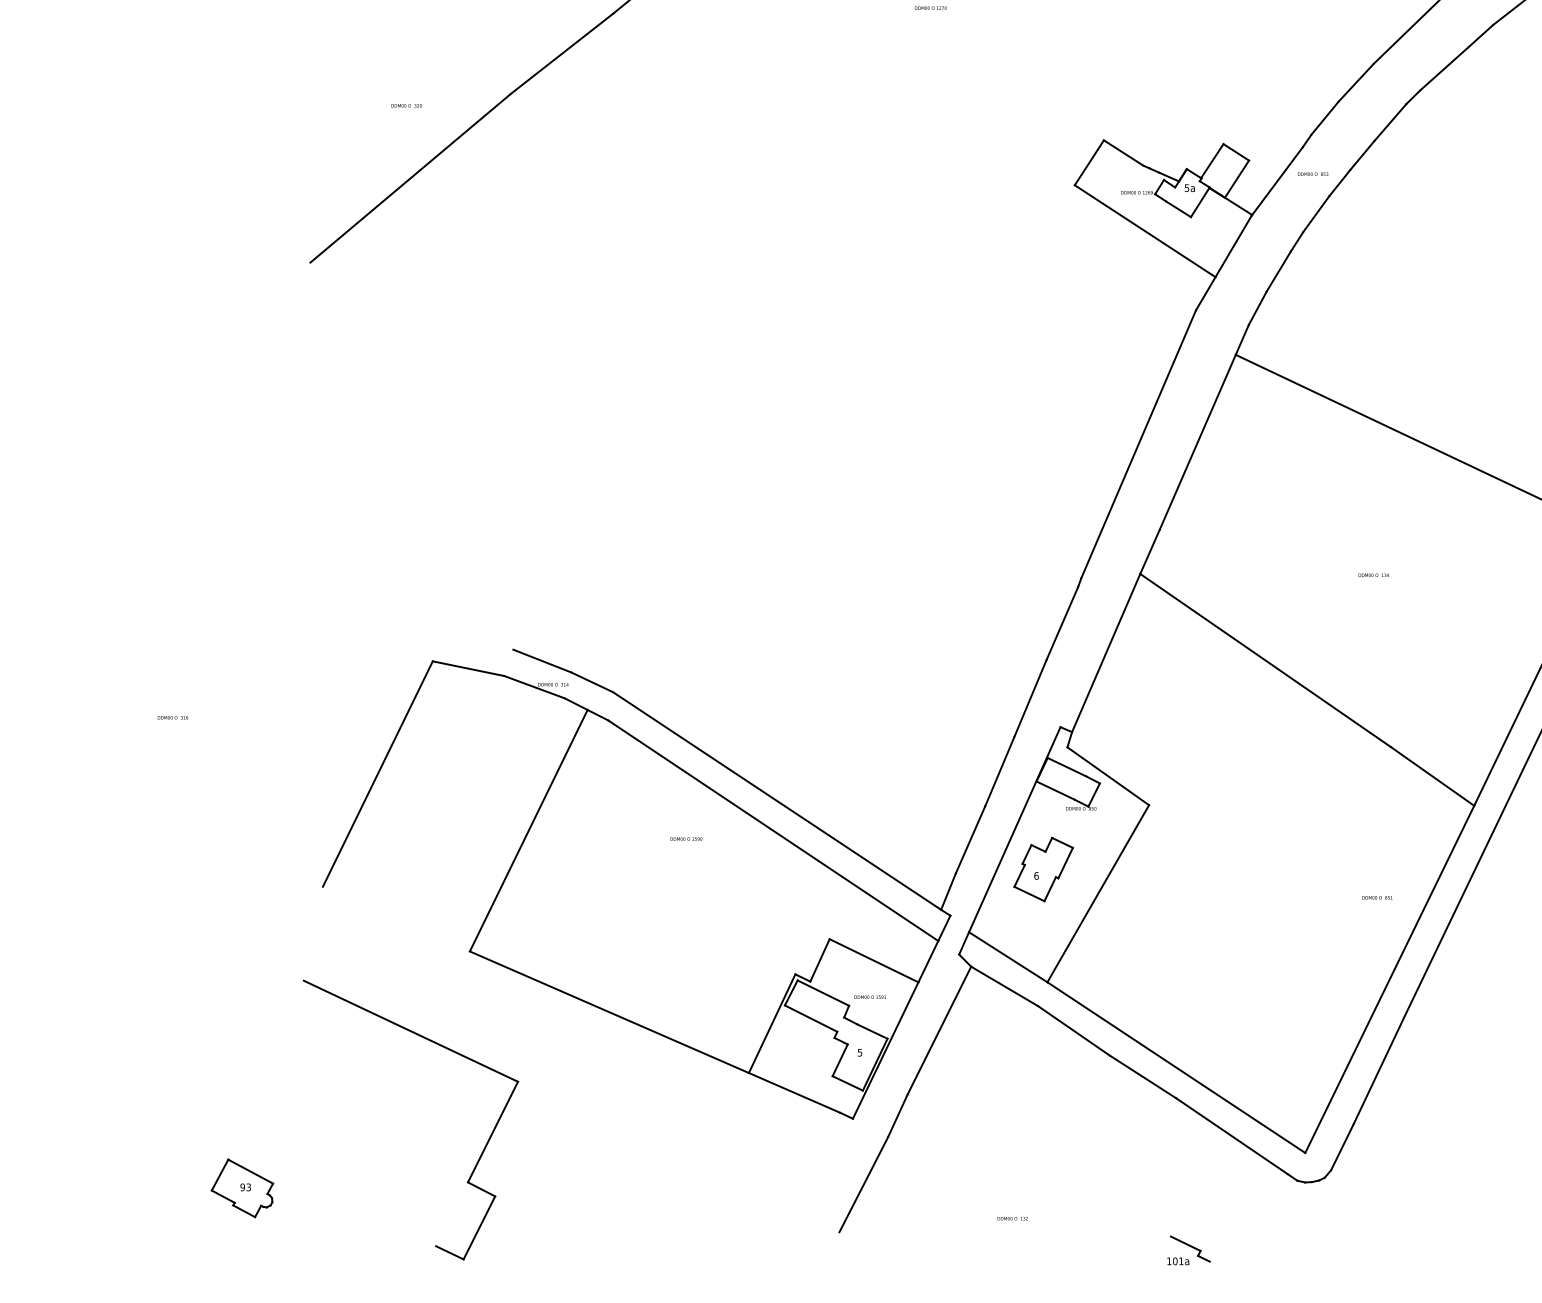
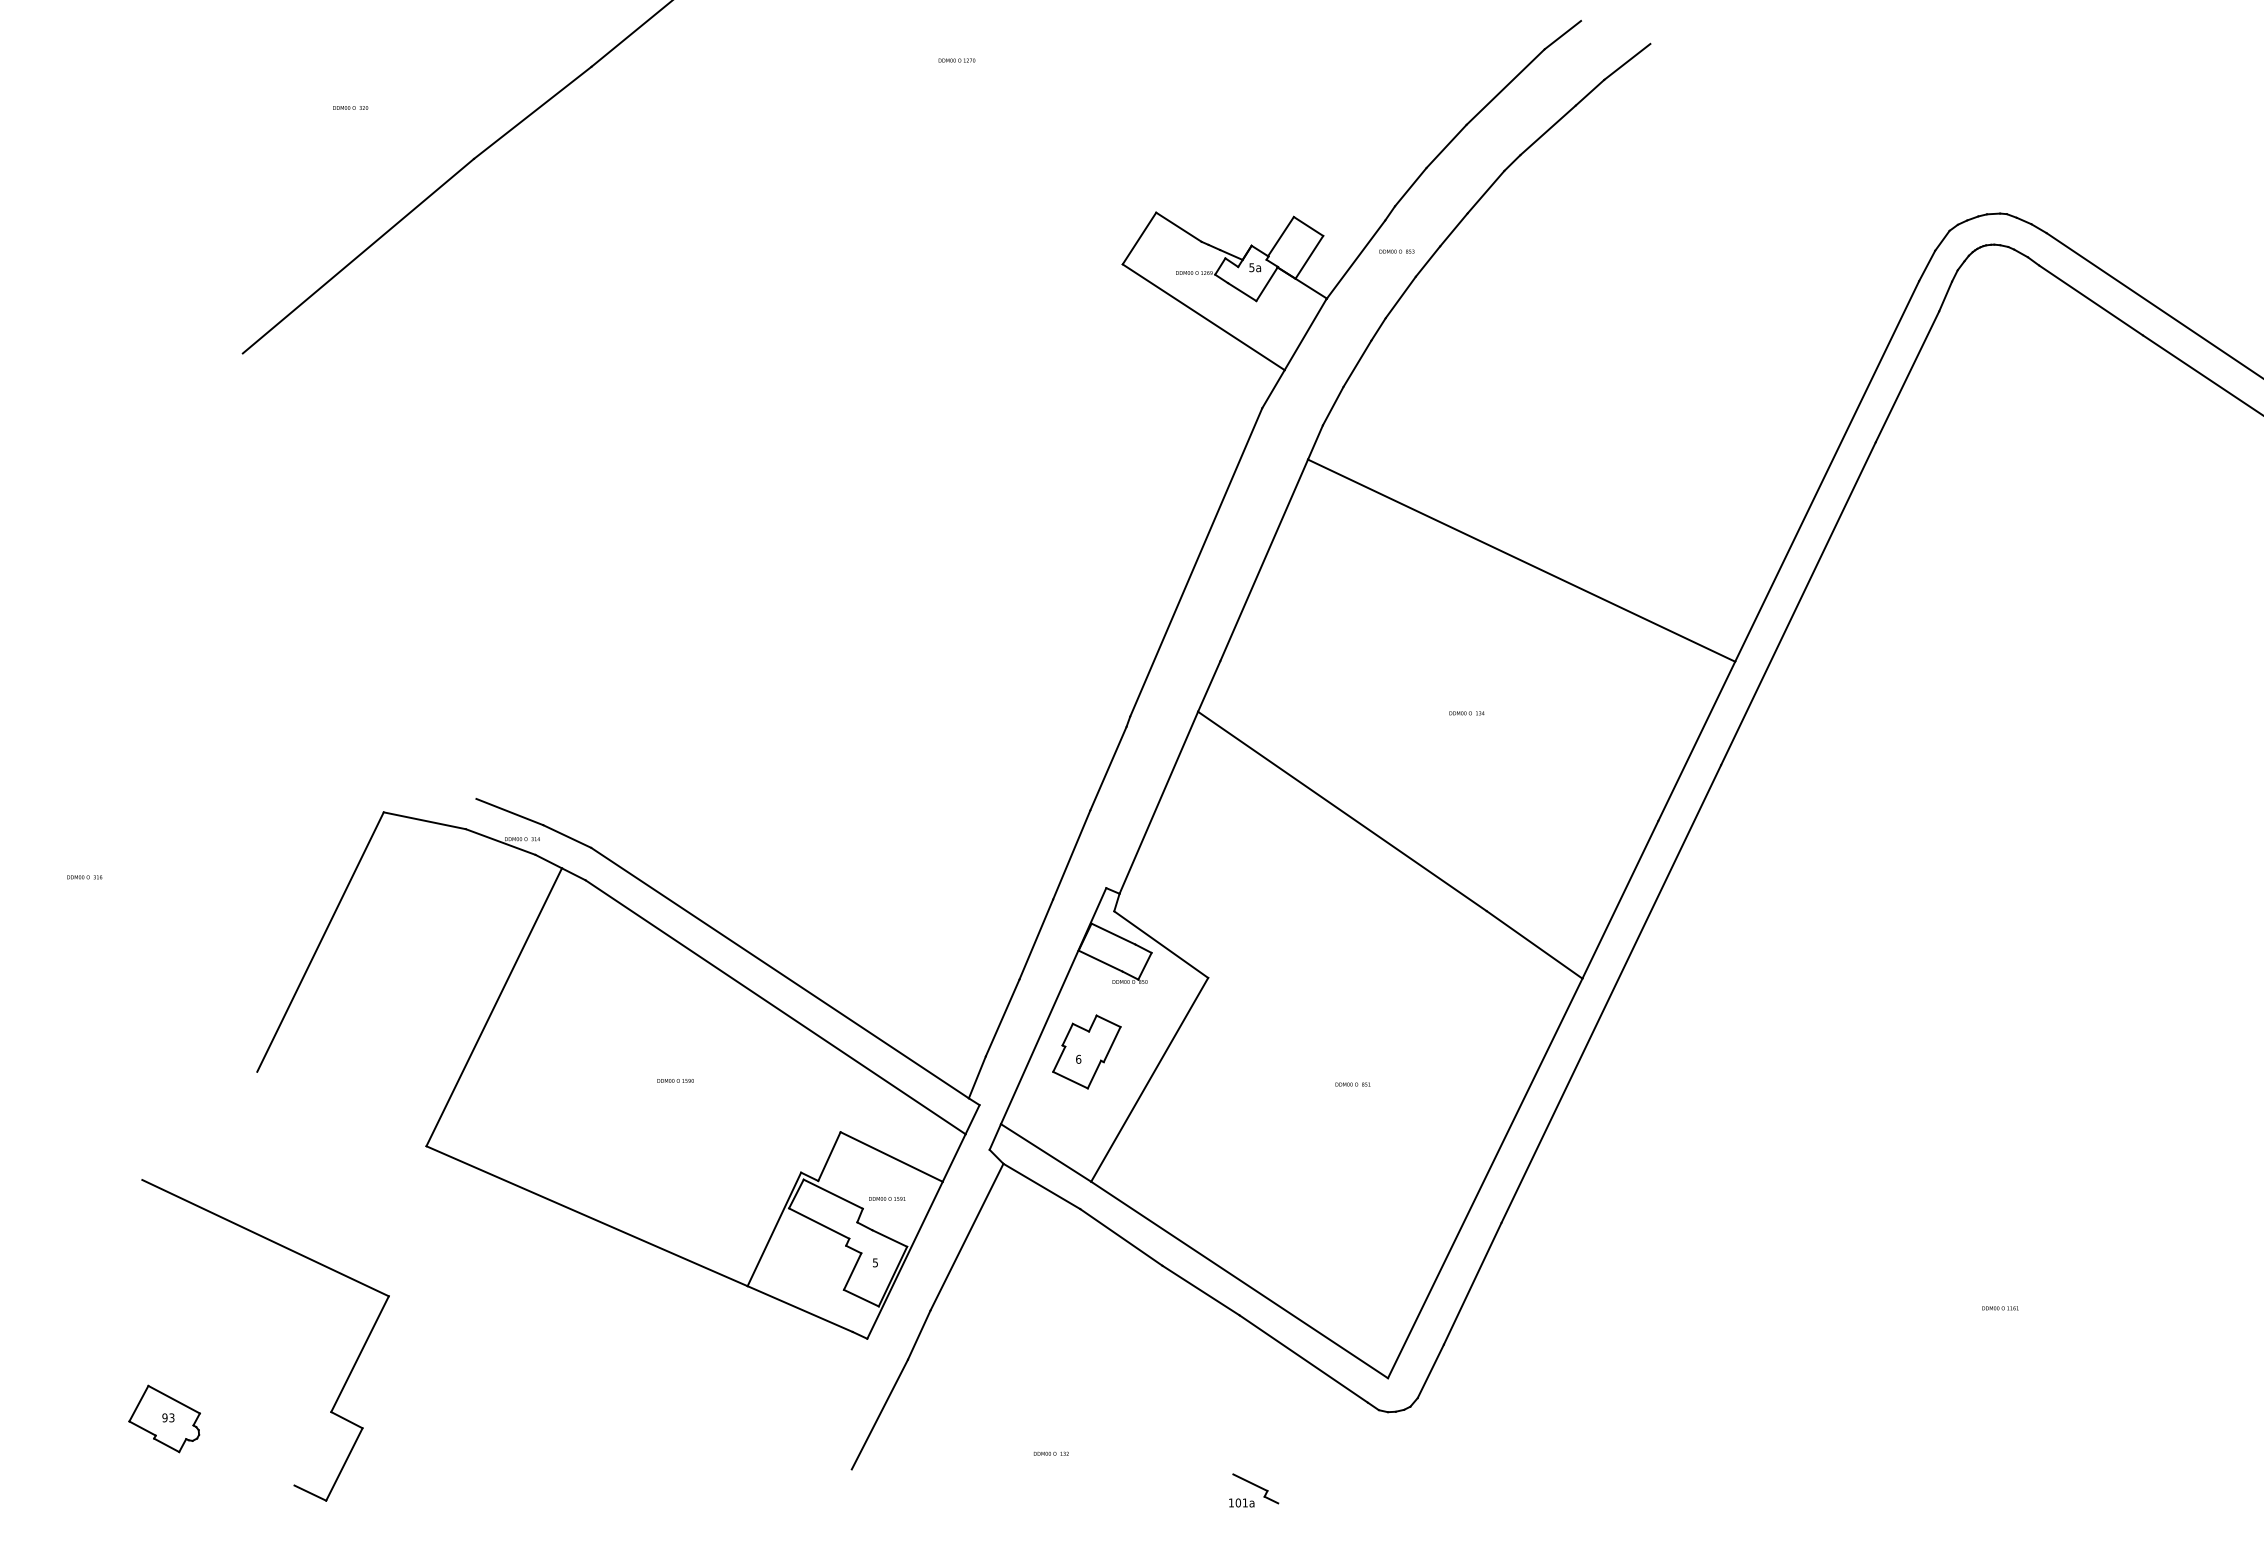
text: (406, 105) -> (350, 107), moved
text: (686, 838) -> (675, 1080), moved
text: (1376, 897) -> (1352, 1084), moved
part: (480, 1154) -> (345, 1380), moved

